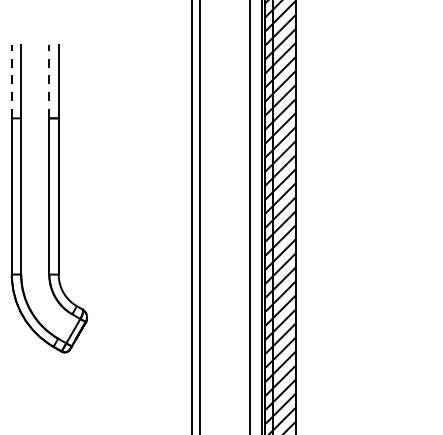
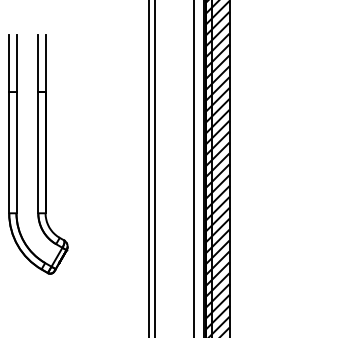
line: (12, 81) -> (9, 63), dashed -> solid
line: (49, 81) -> (38, 63), dashed -> solid

